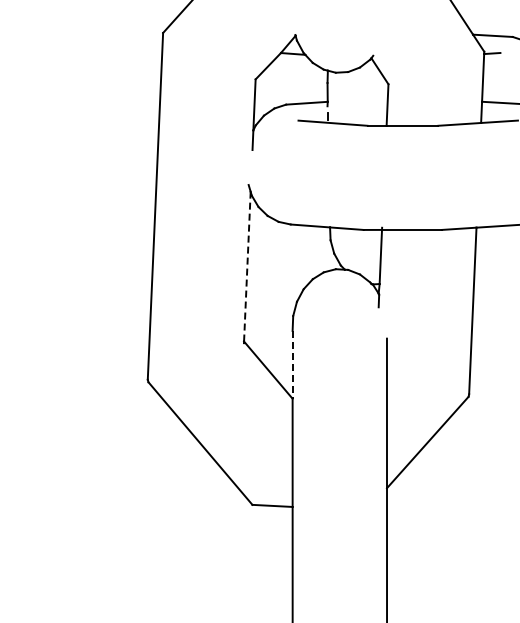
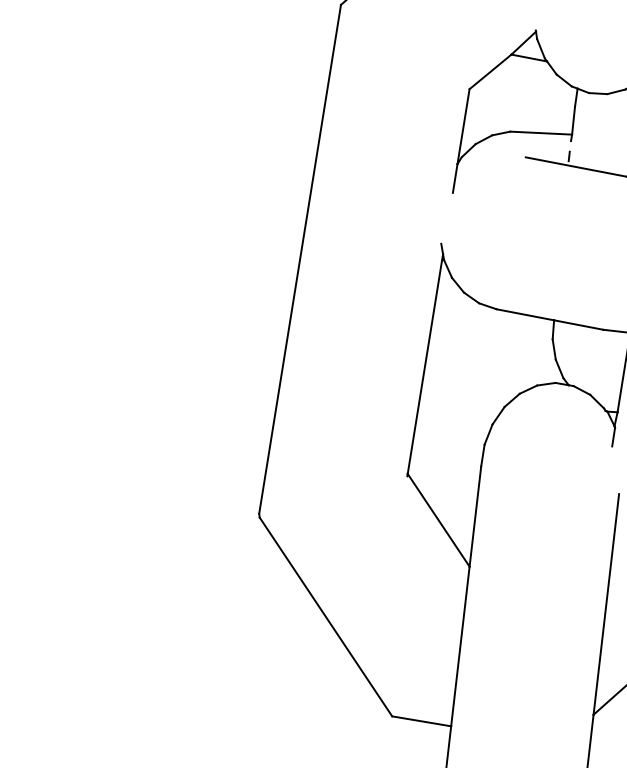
line: (247, 266) -> (425, 363), dashed -> solid
line: (292, 364) -> (475, 516), dashed -> solid

